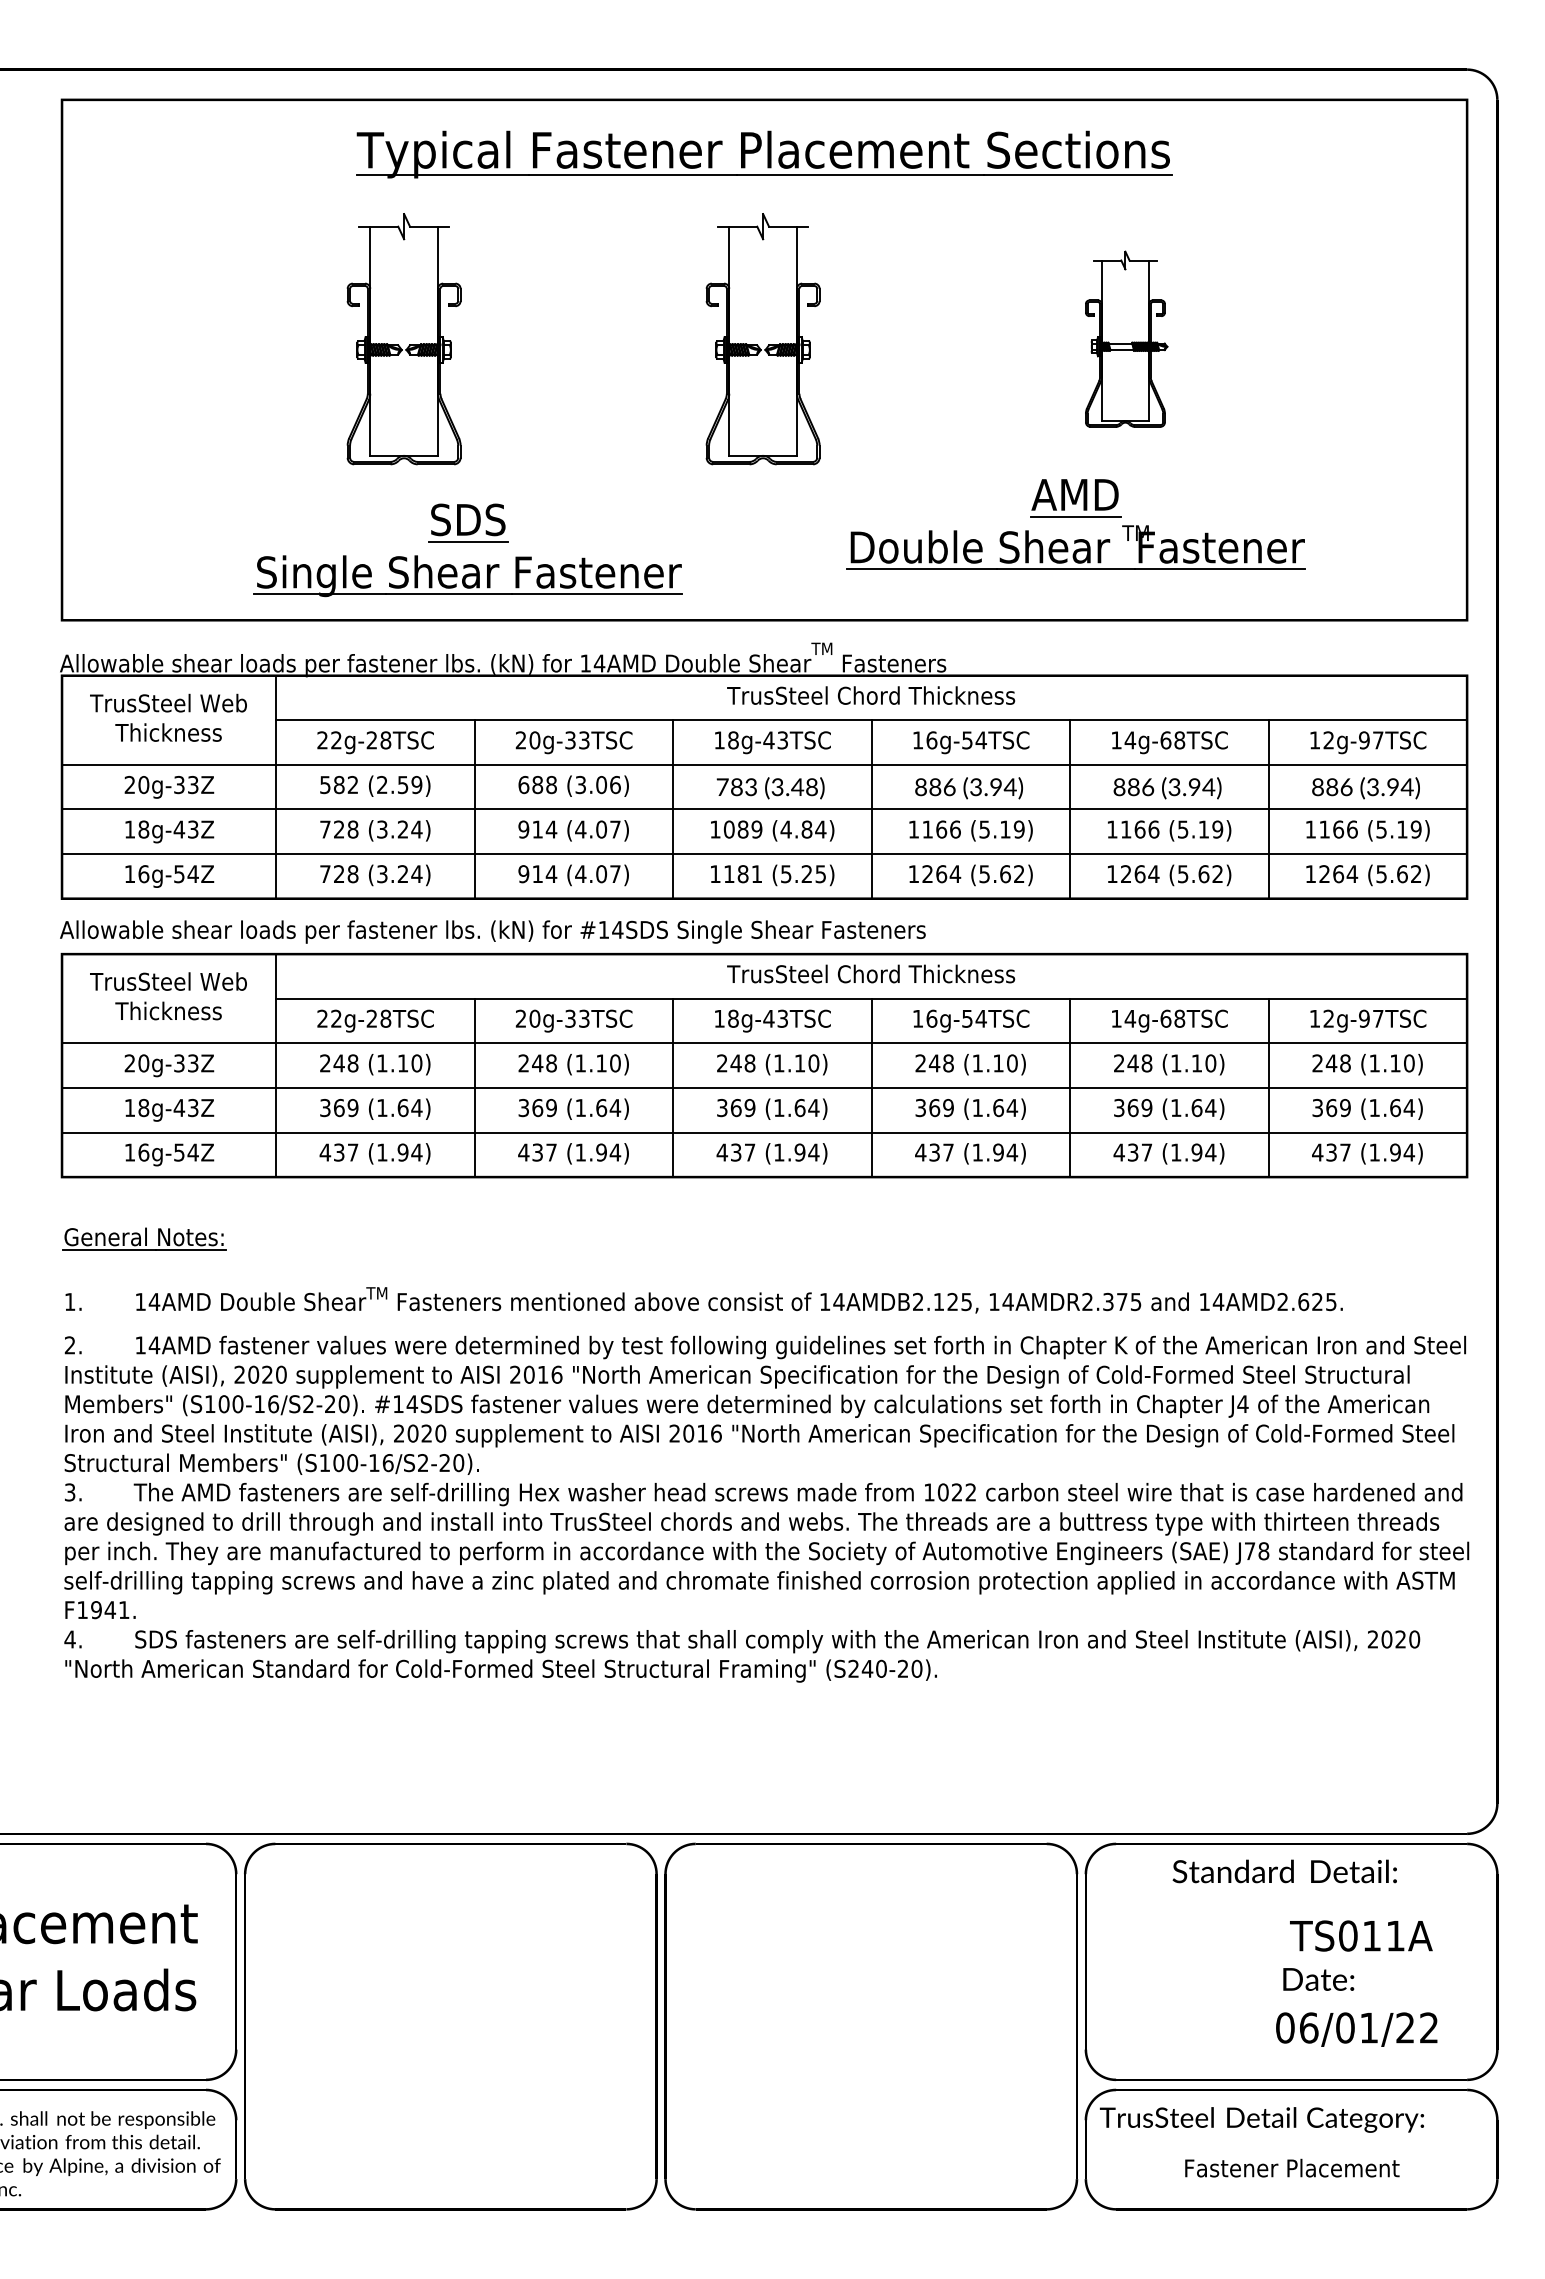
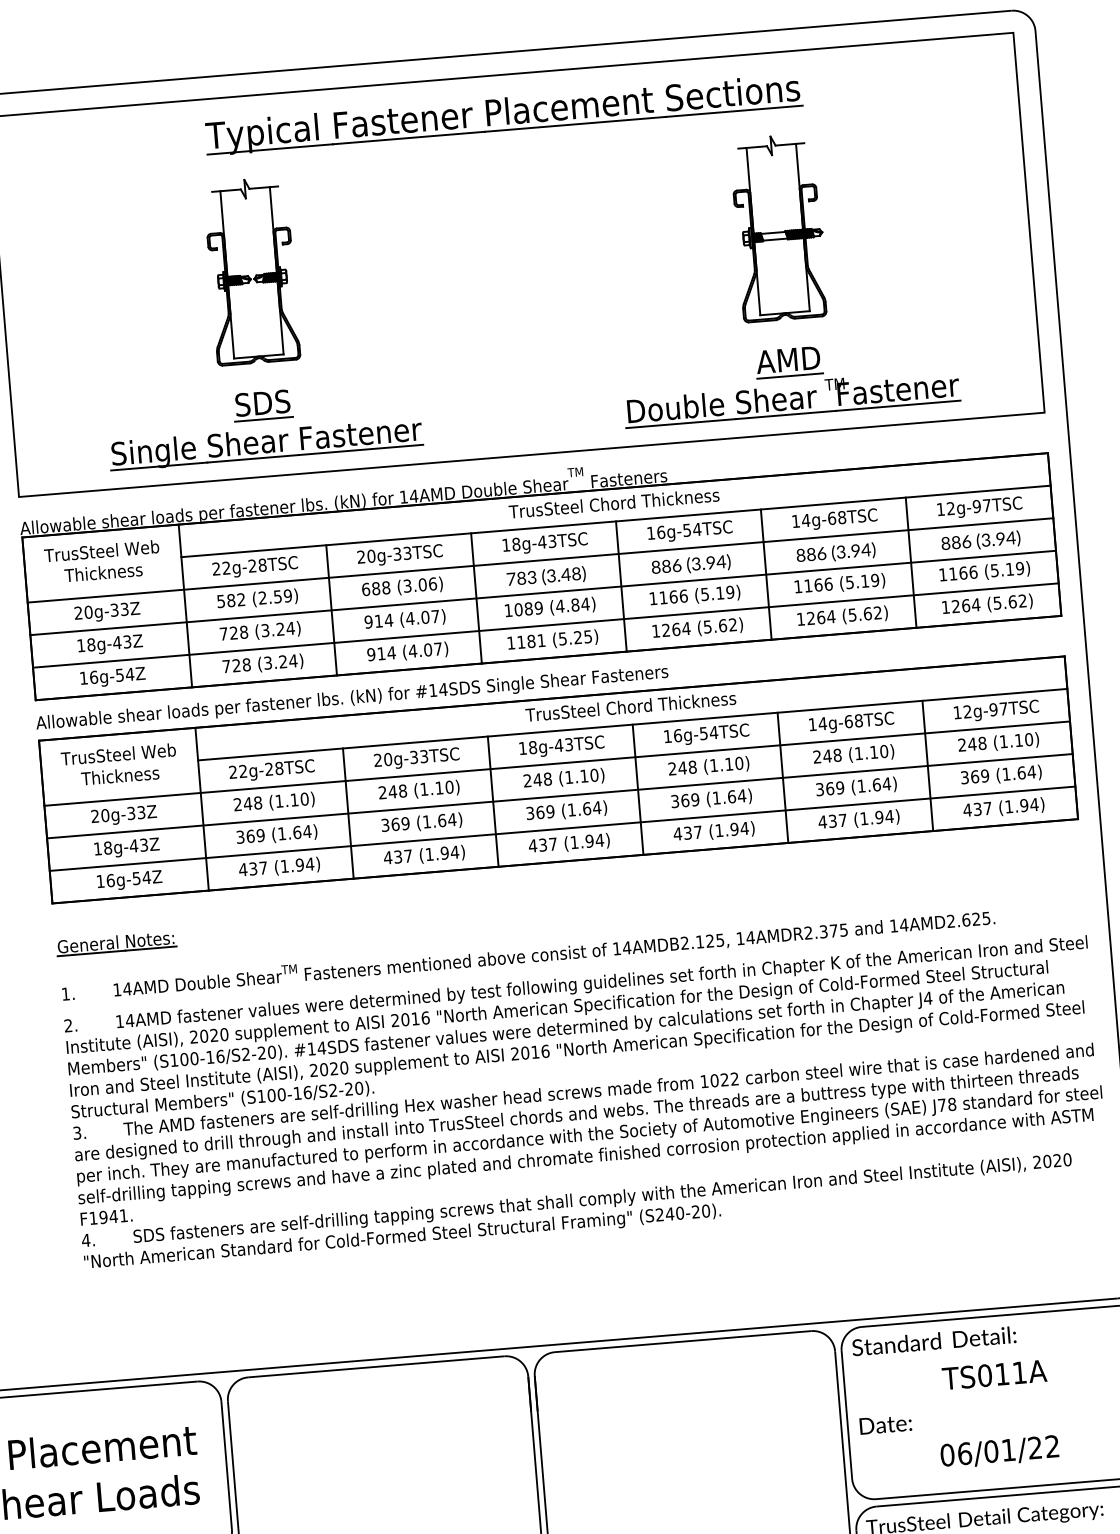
part: (762, 339) -> (513, 250), removed
part: (1126, 339) -> (779, 228), size x1.43
part: (1075, 517) -> (789, 376), moved
part: (467, 542) -> (263, 419), moved
text: (1284, 1871) -> (933, 1341), moved
text: (1361, 1935) -> (994, 1374), moved
text: (1318, 1979) -> (885, 1424), moved
text: (1356, 2029) -> (999, 1451), moved

